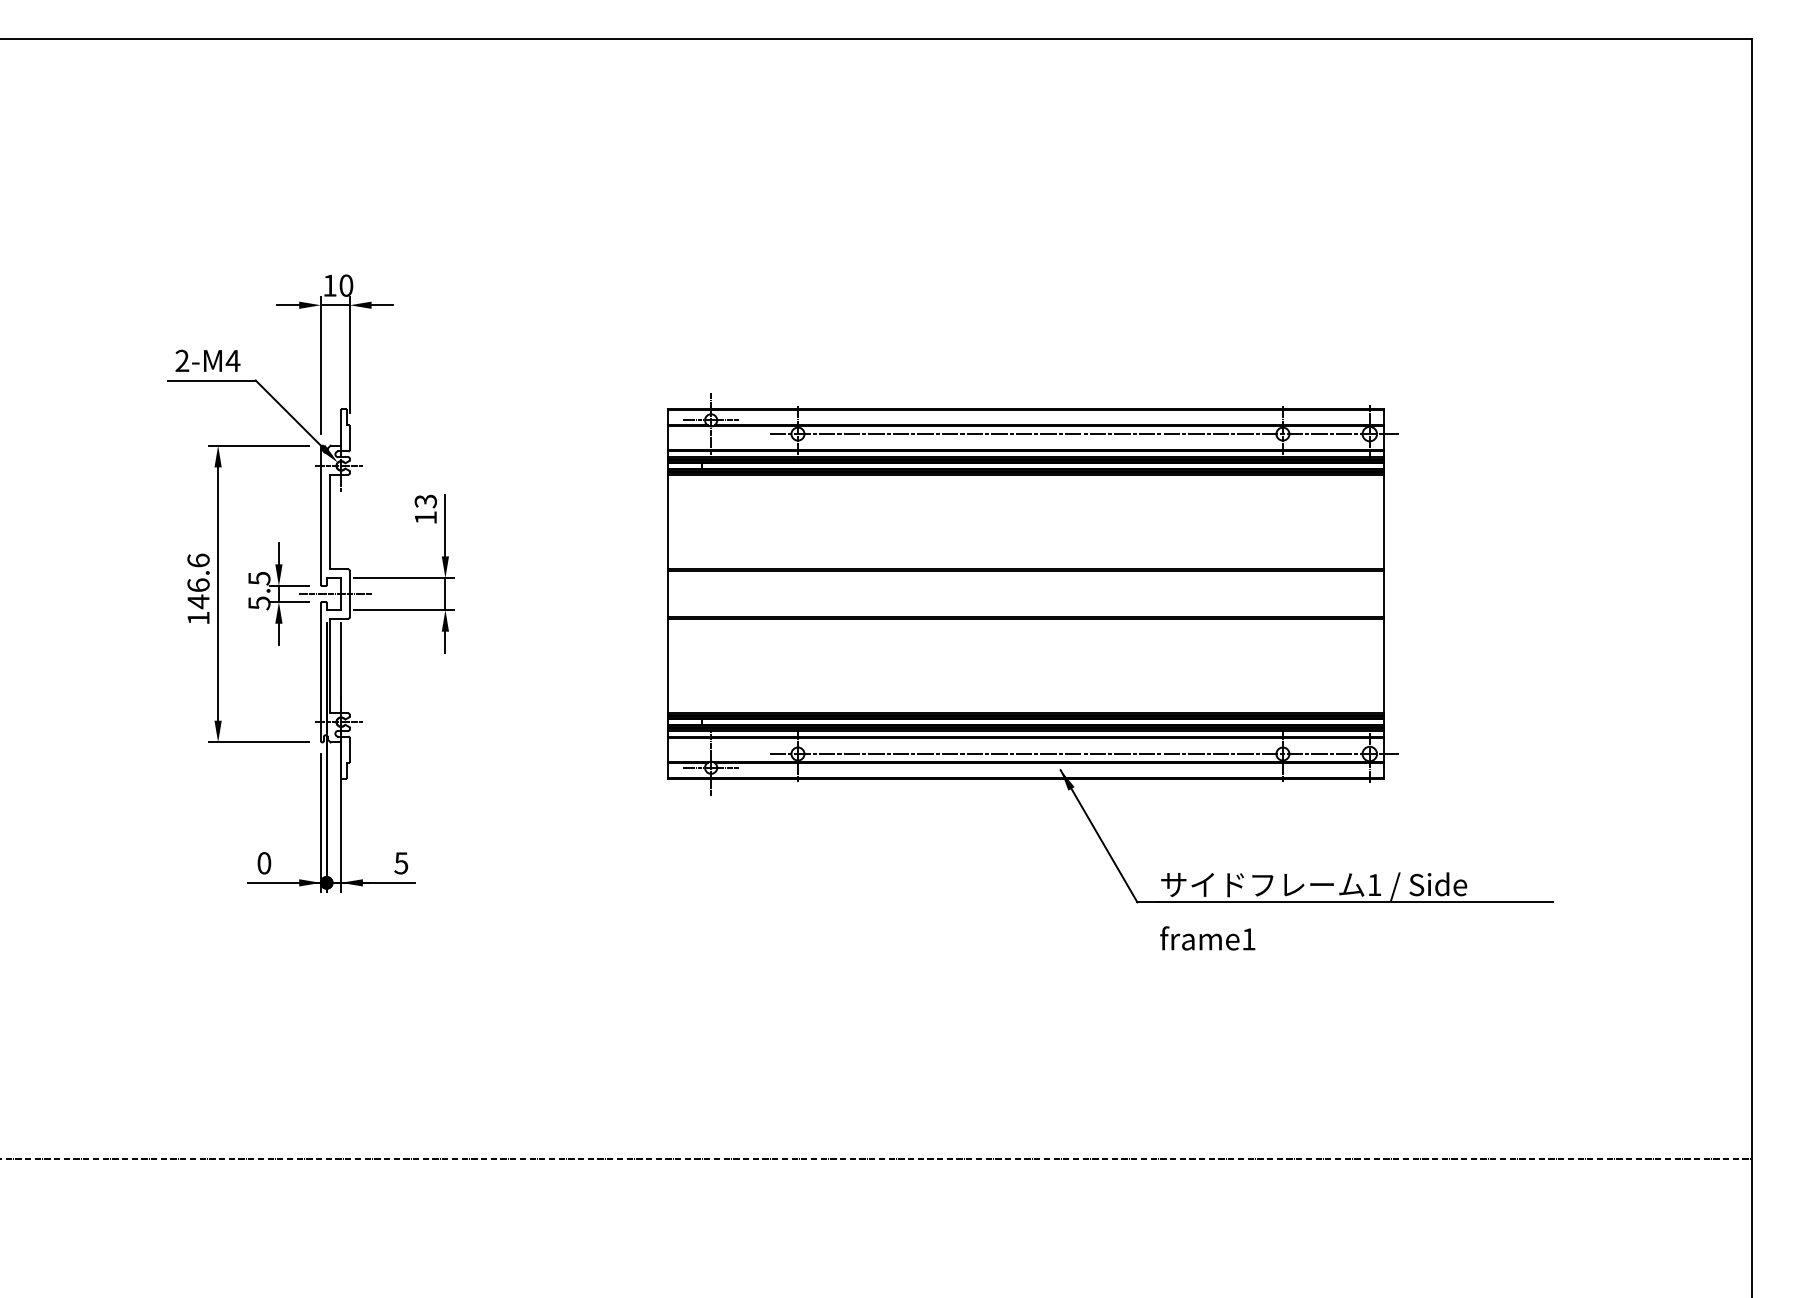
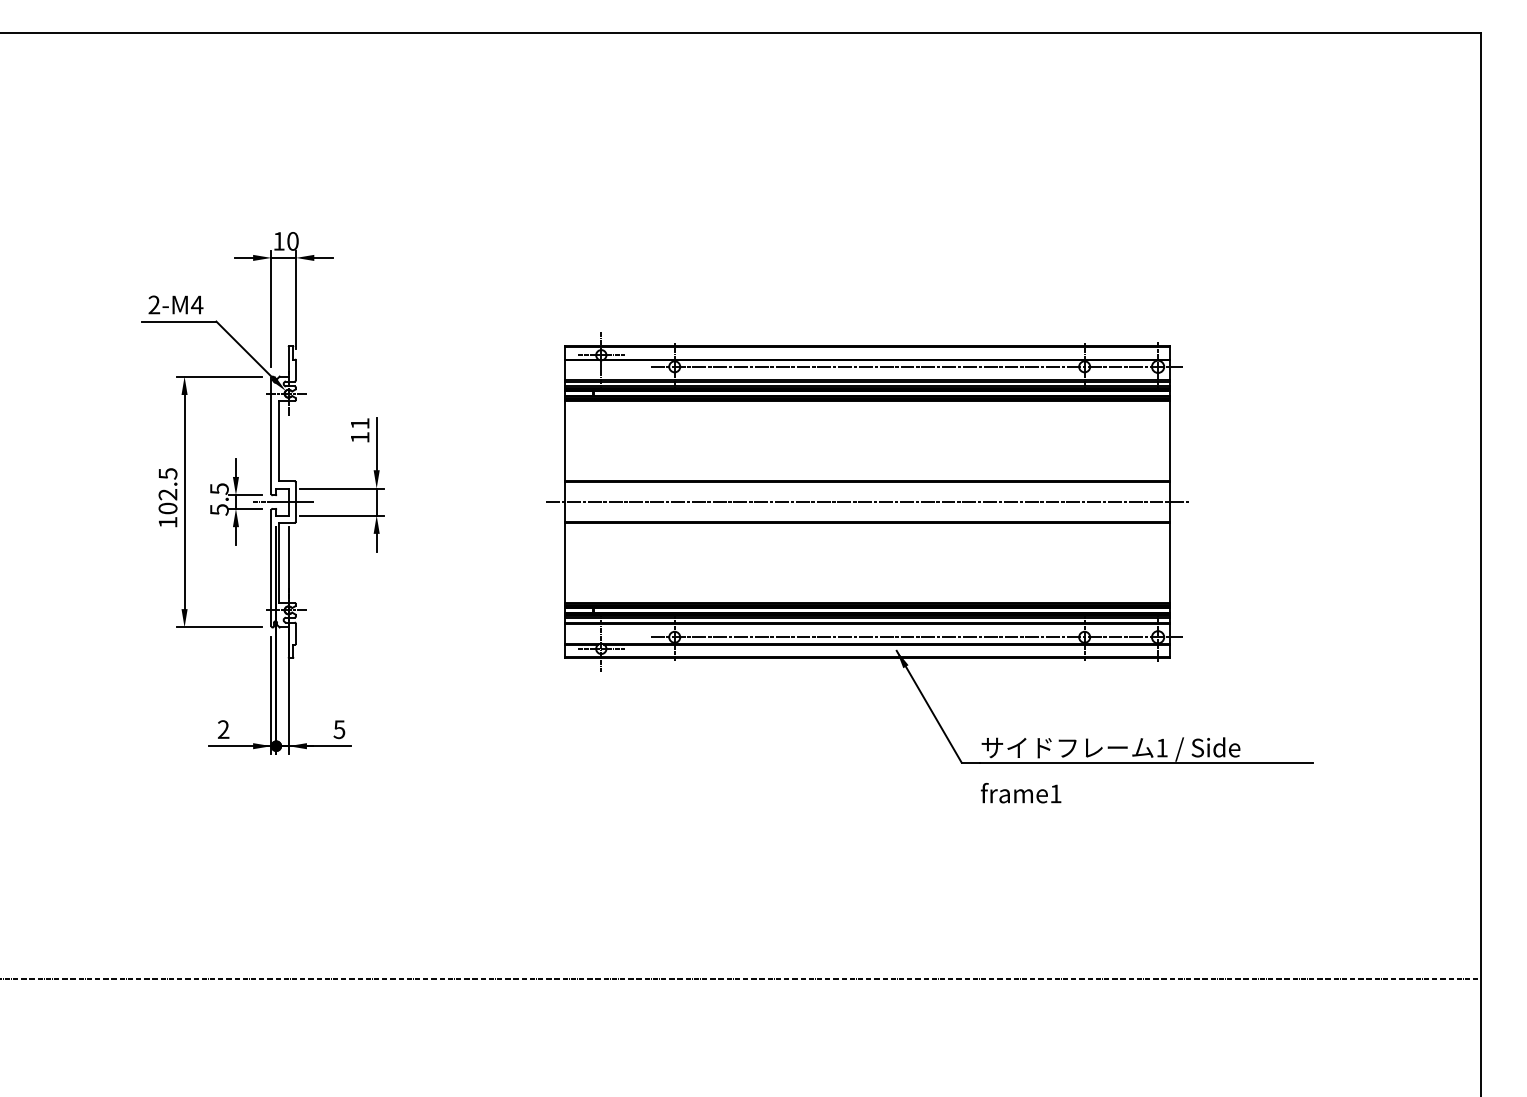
text: (425, 501) -> (359, 423), 13 -> 11
text: (197, 581) -> (167, 491), 146.6 -> 102.5
line: (1026, 594) -> (867, 502), added
text: (264, 863) -> (223, 729), 0 -> 2

